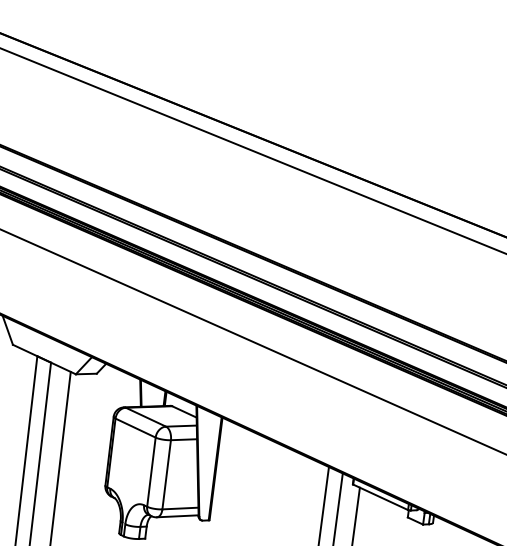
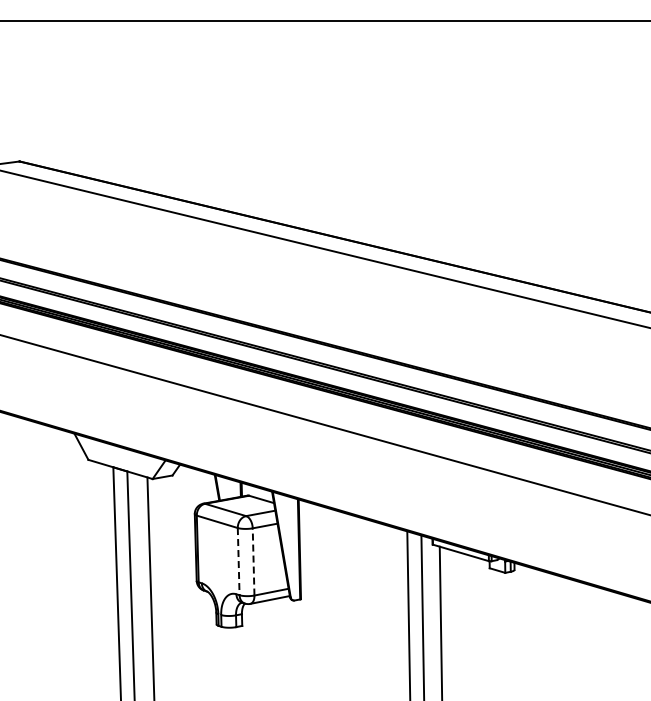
line: (151, 472) -> (238, 561), solid -> dashed
line: (166, 474) -> (253, 561), solid -> dashed

